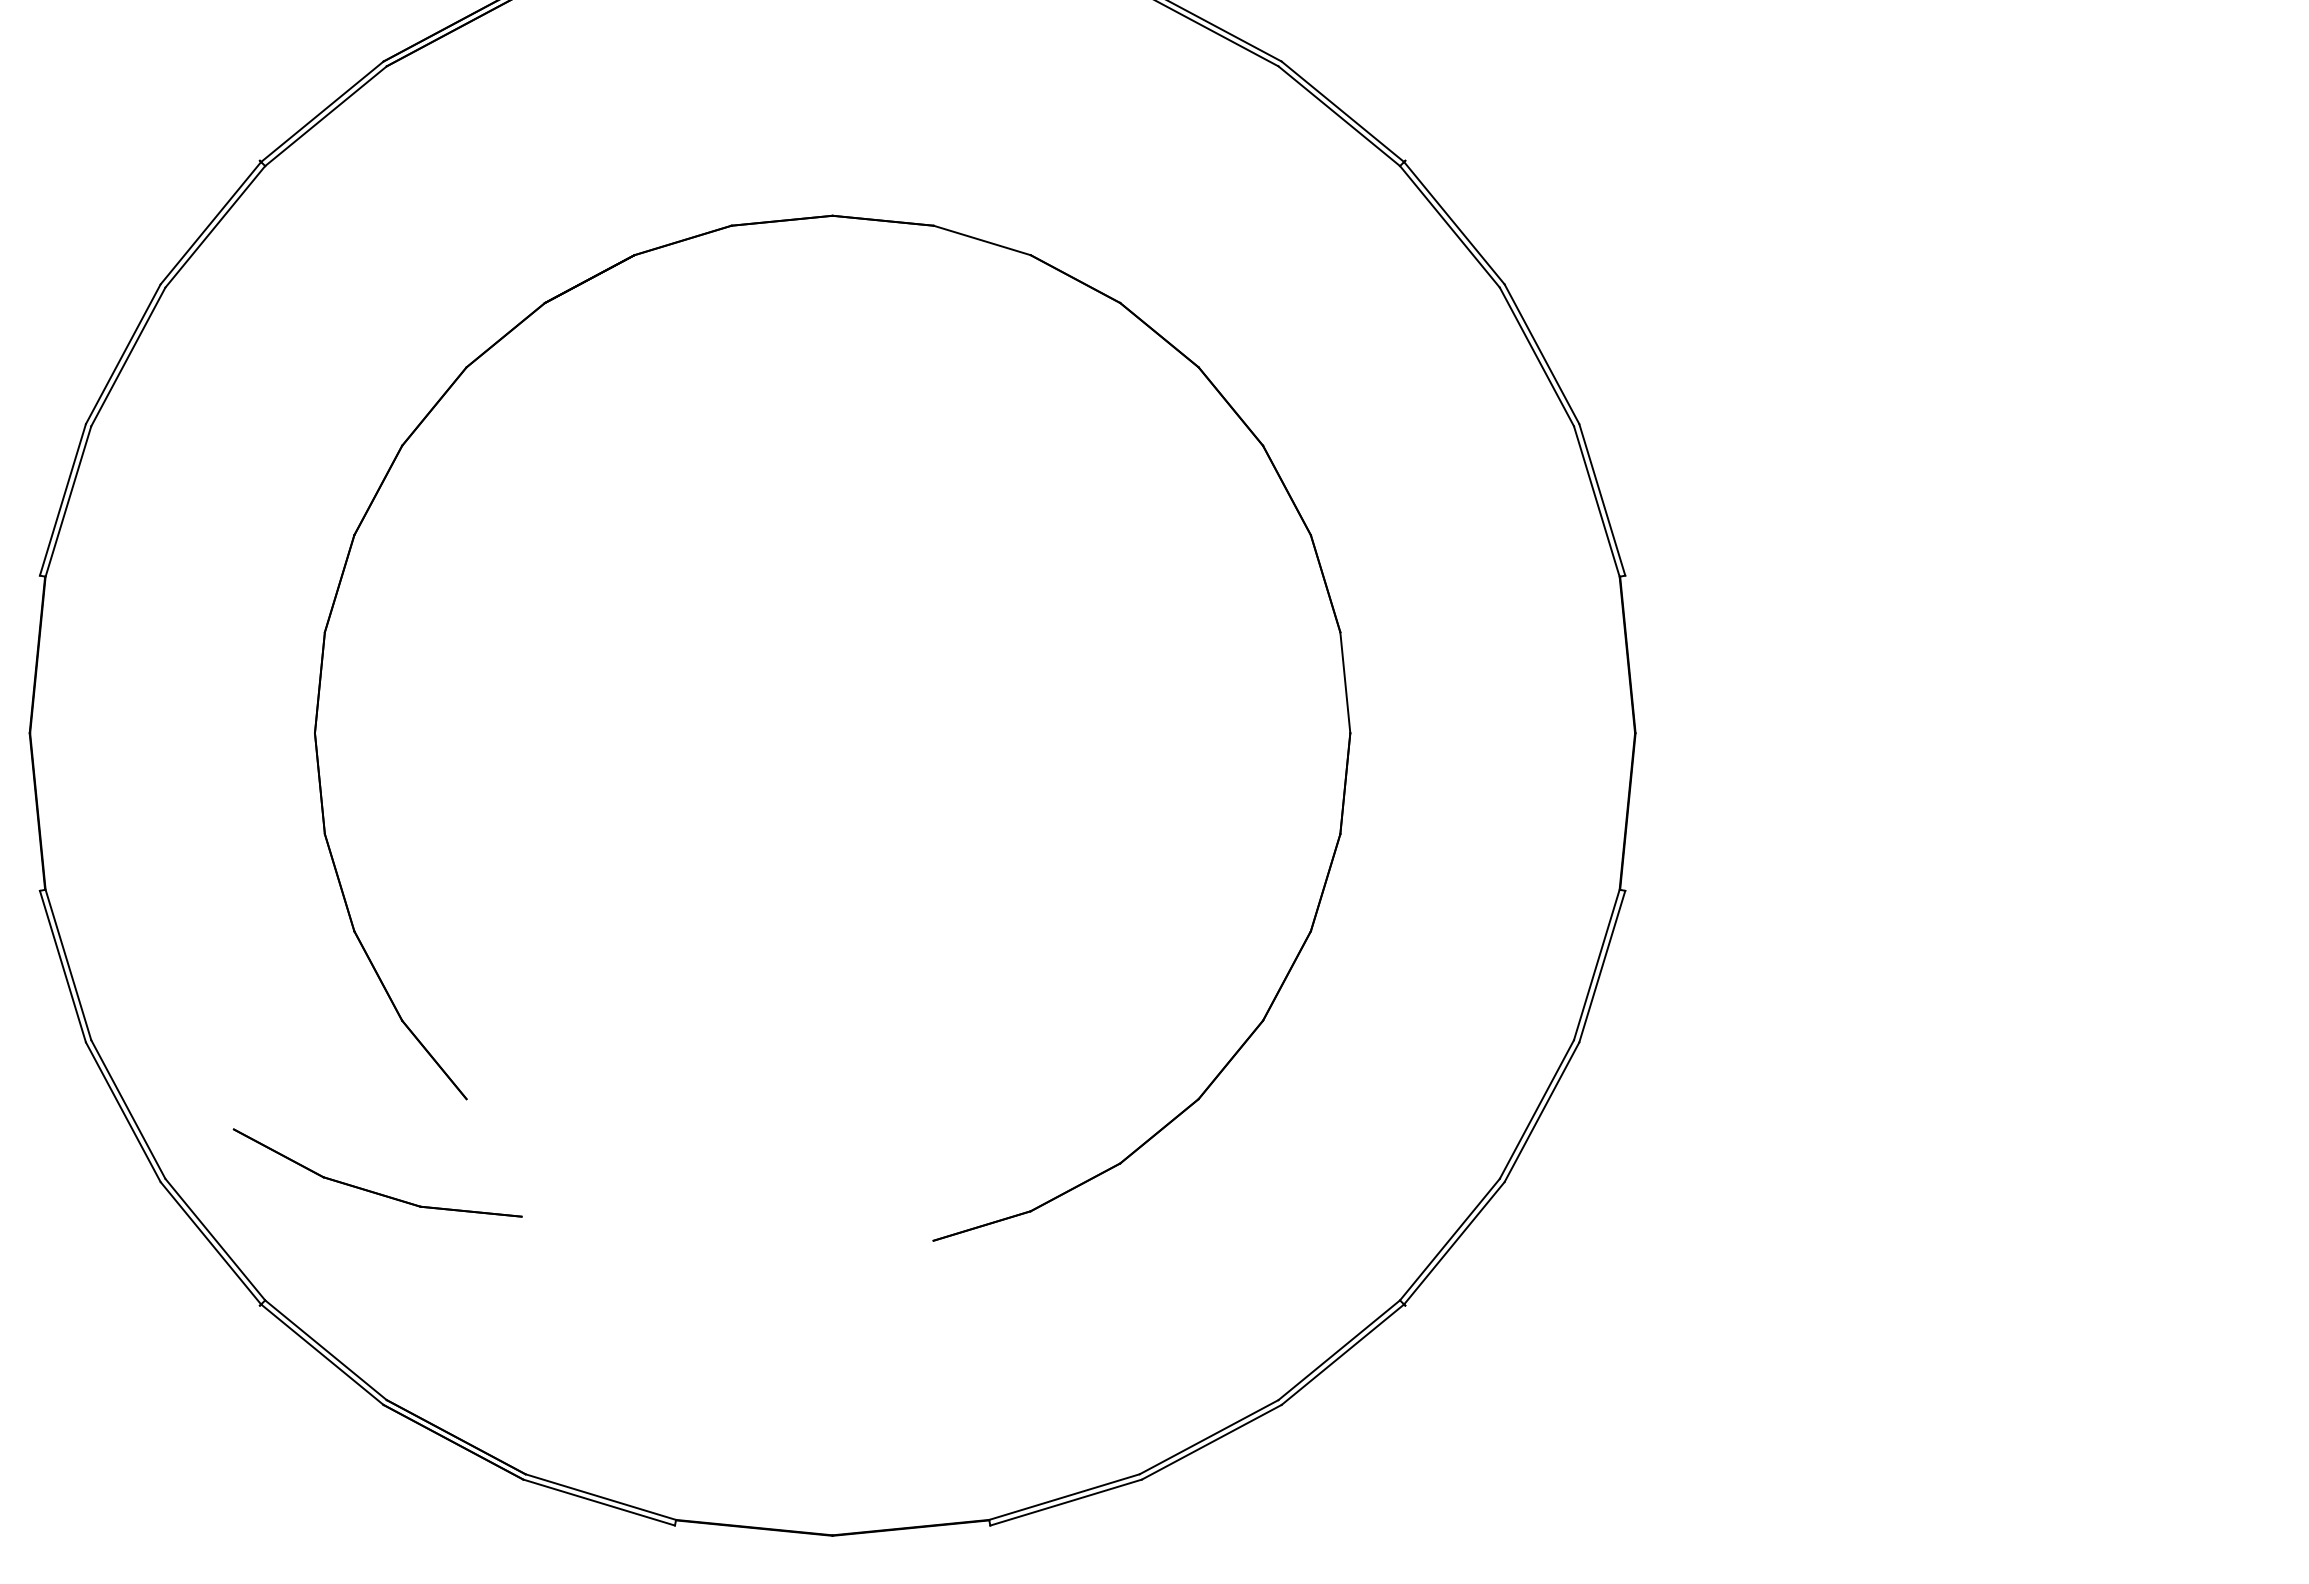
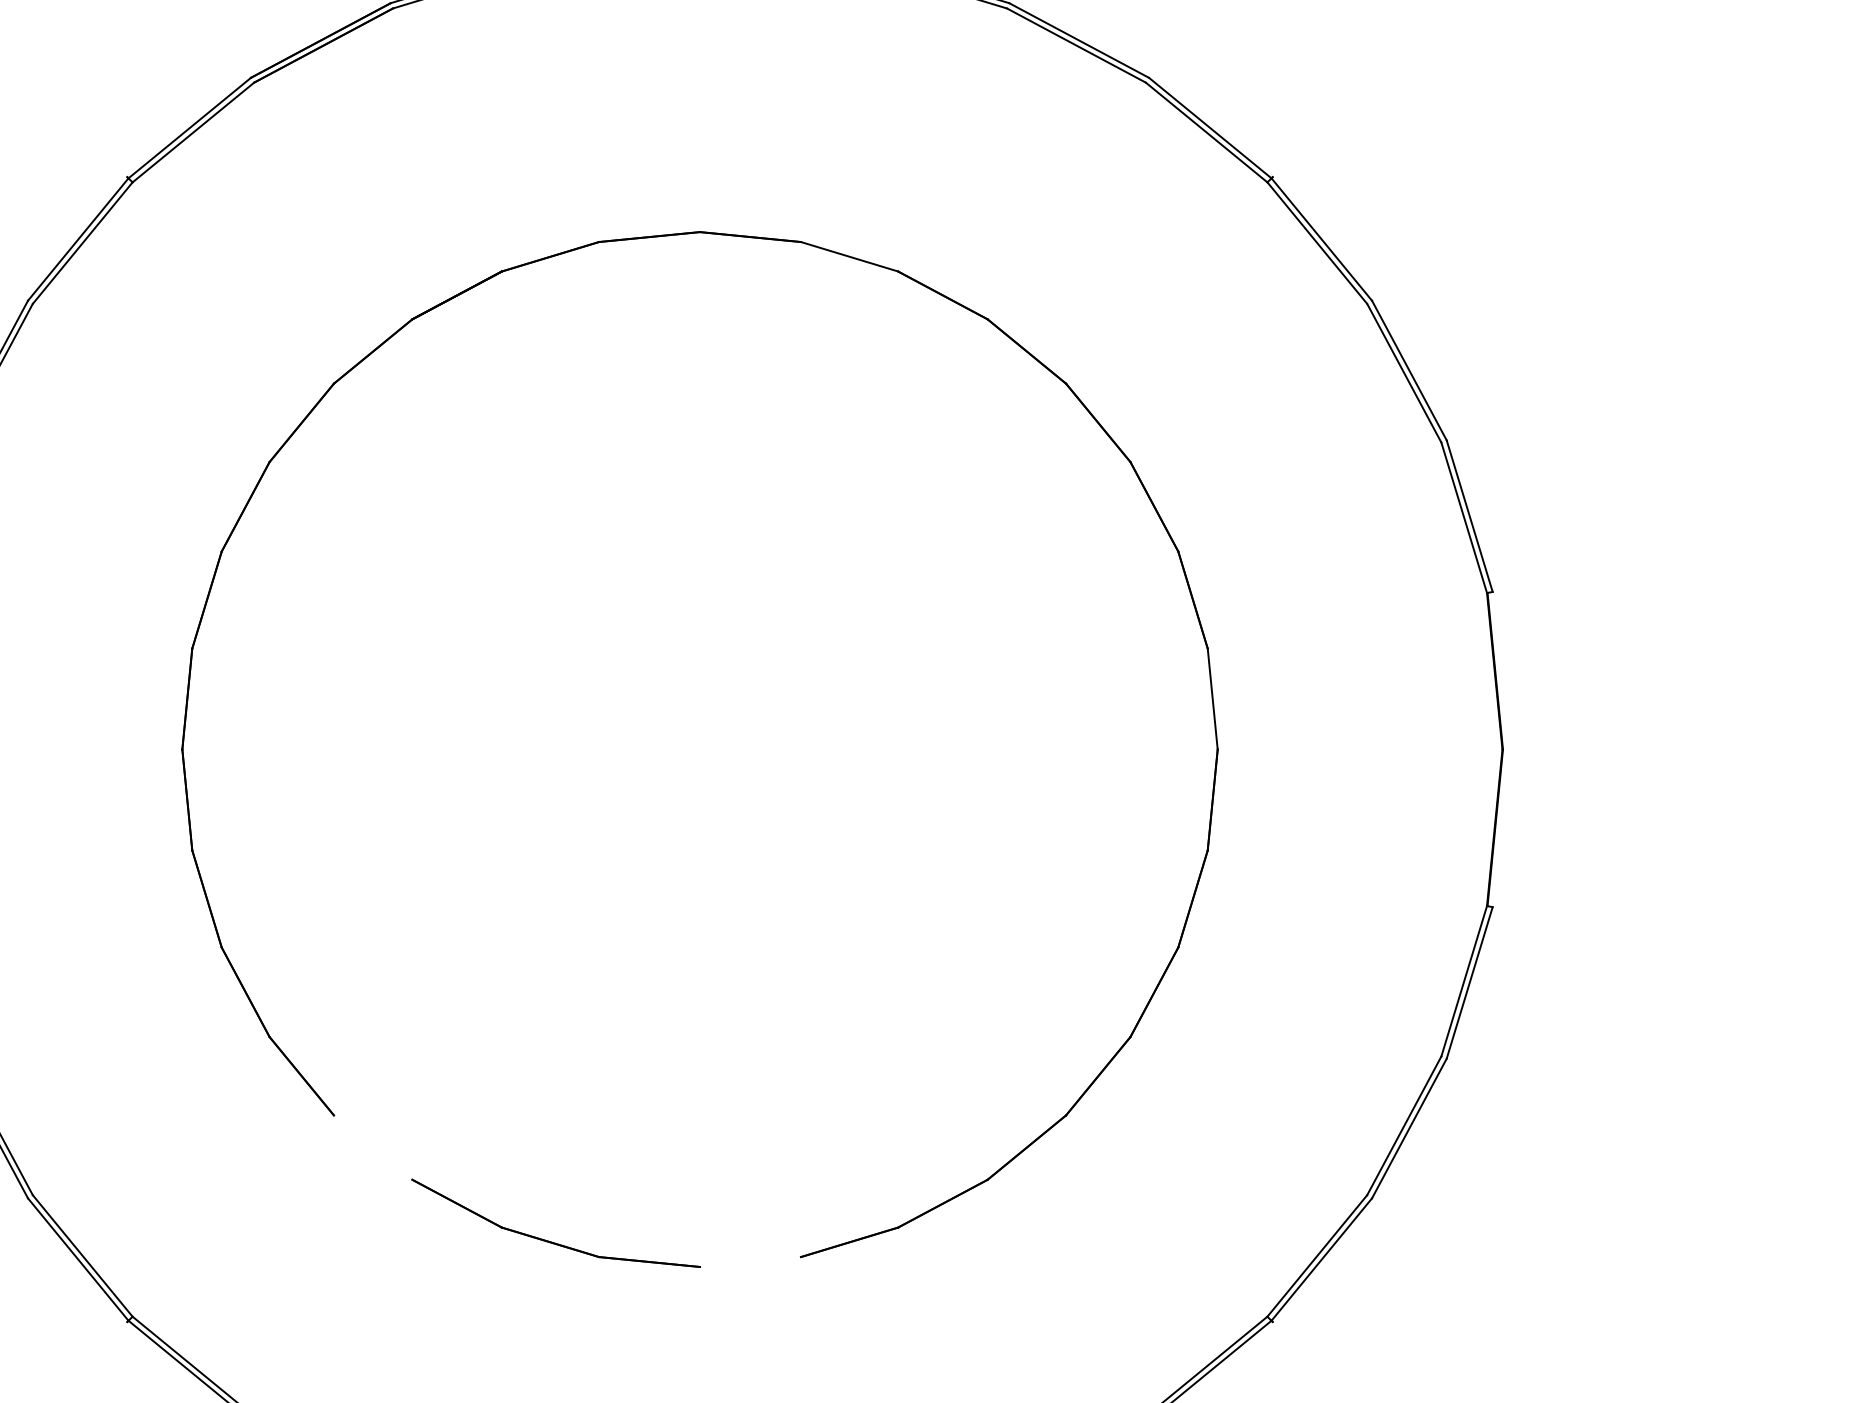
part: (371, 1190) -> (549, 1240), moved

